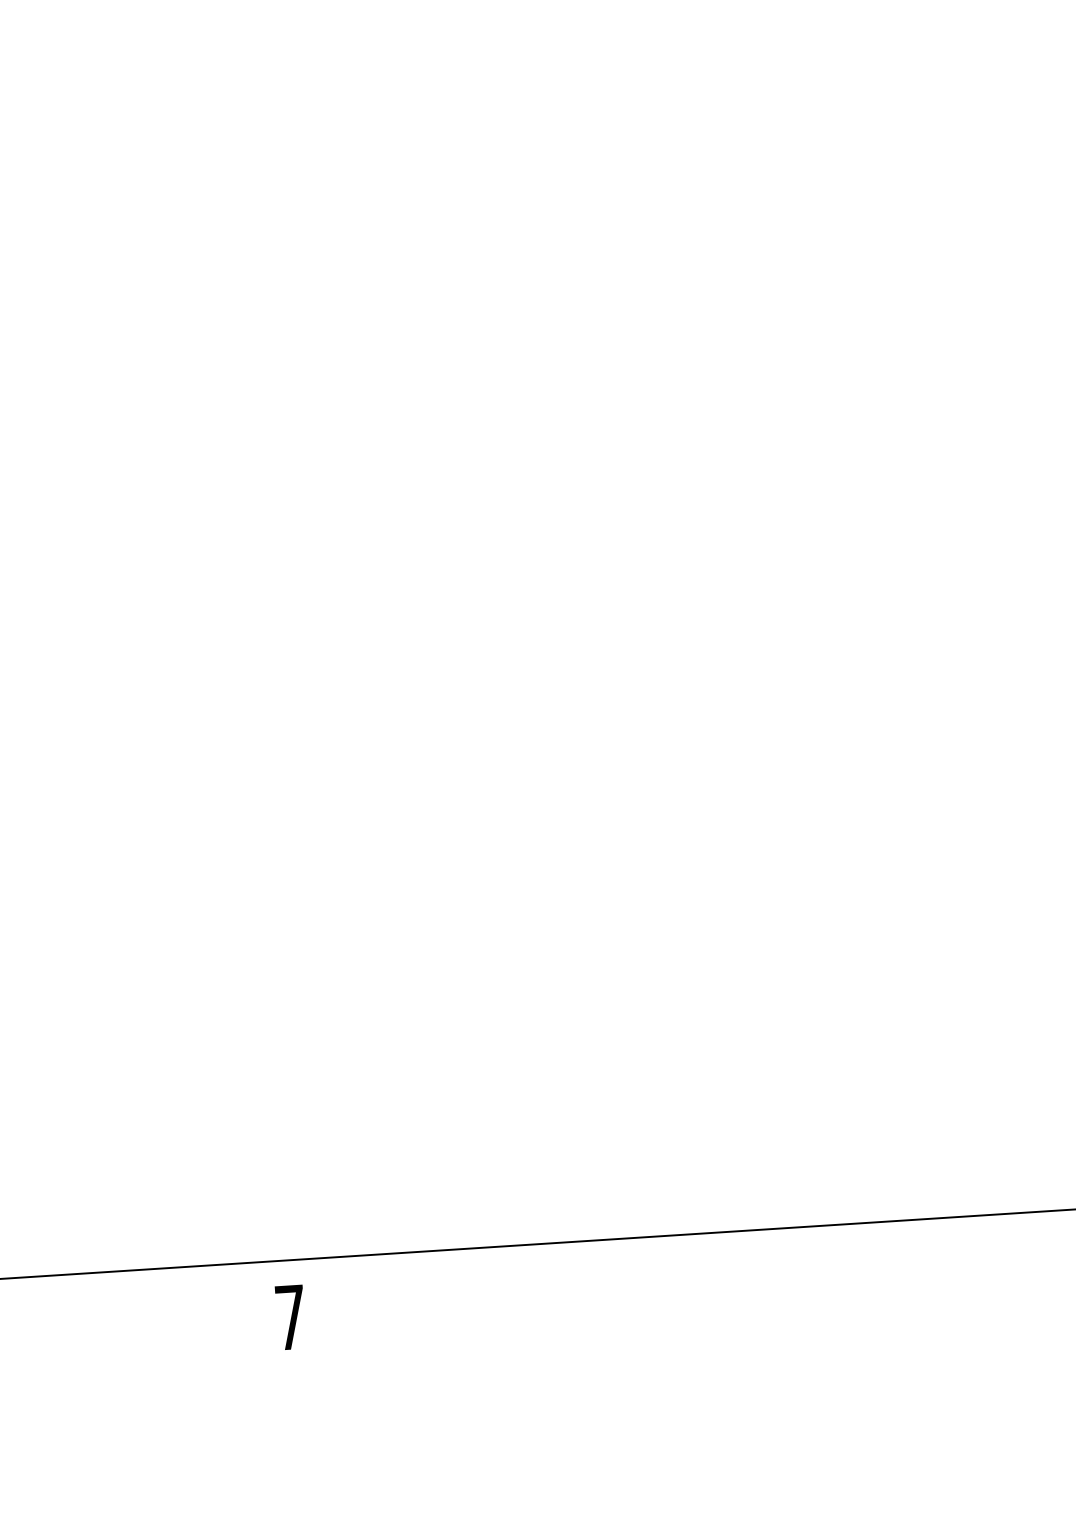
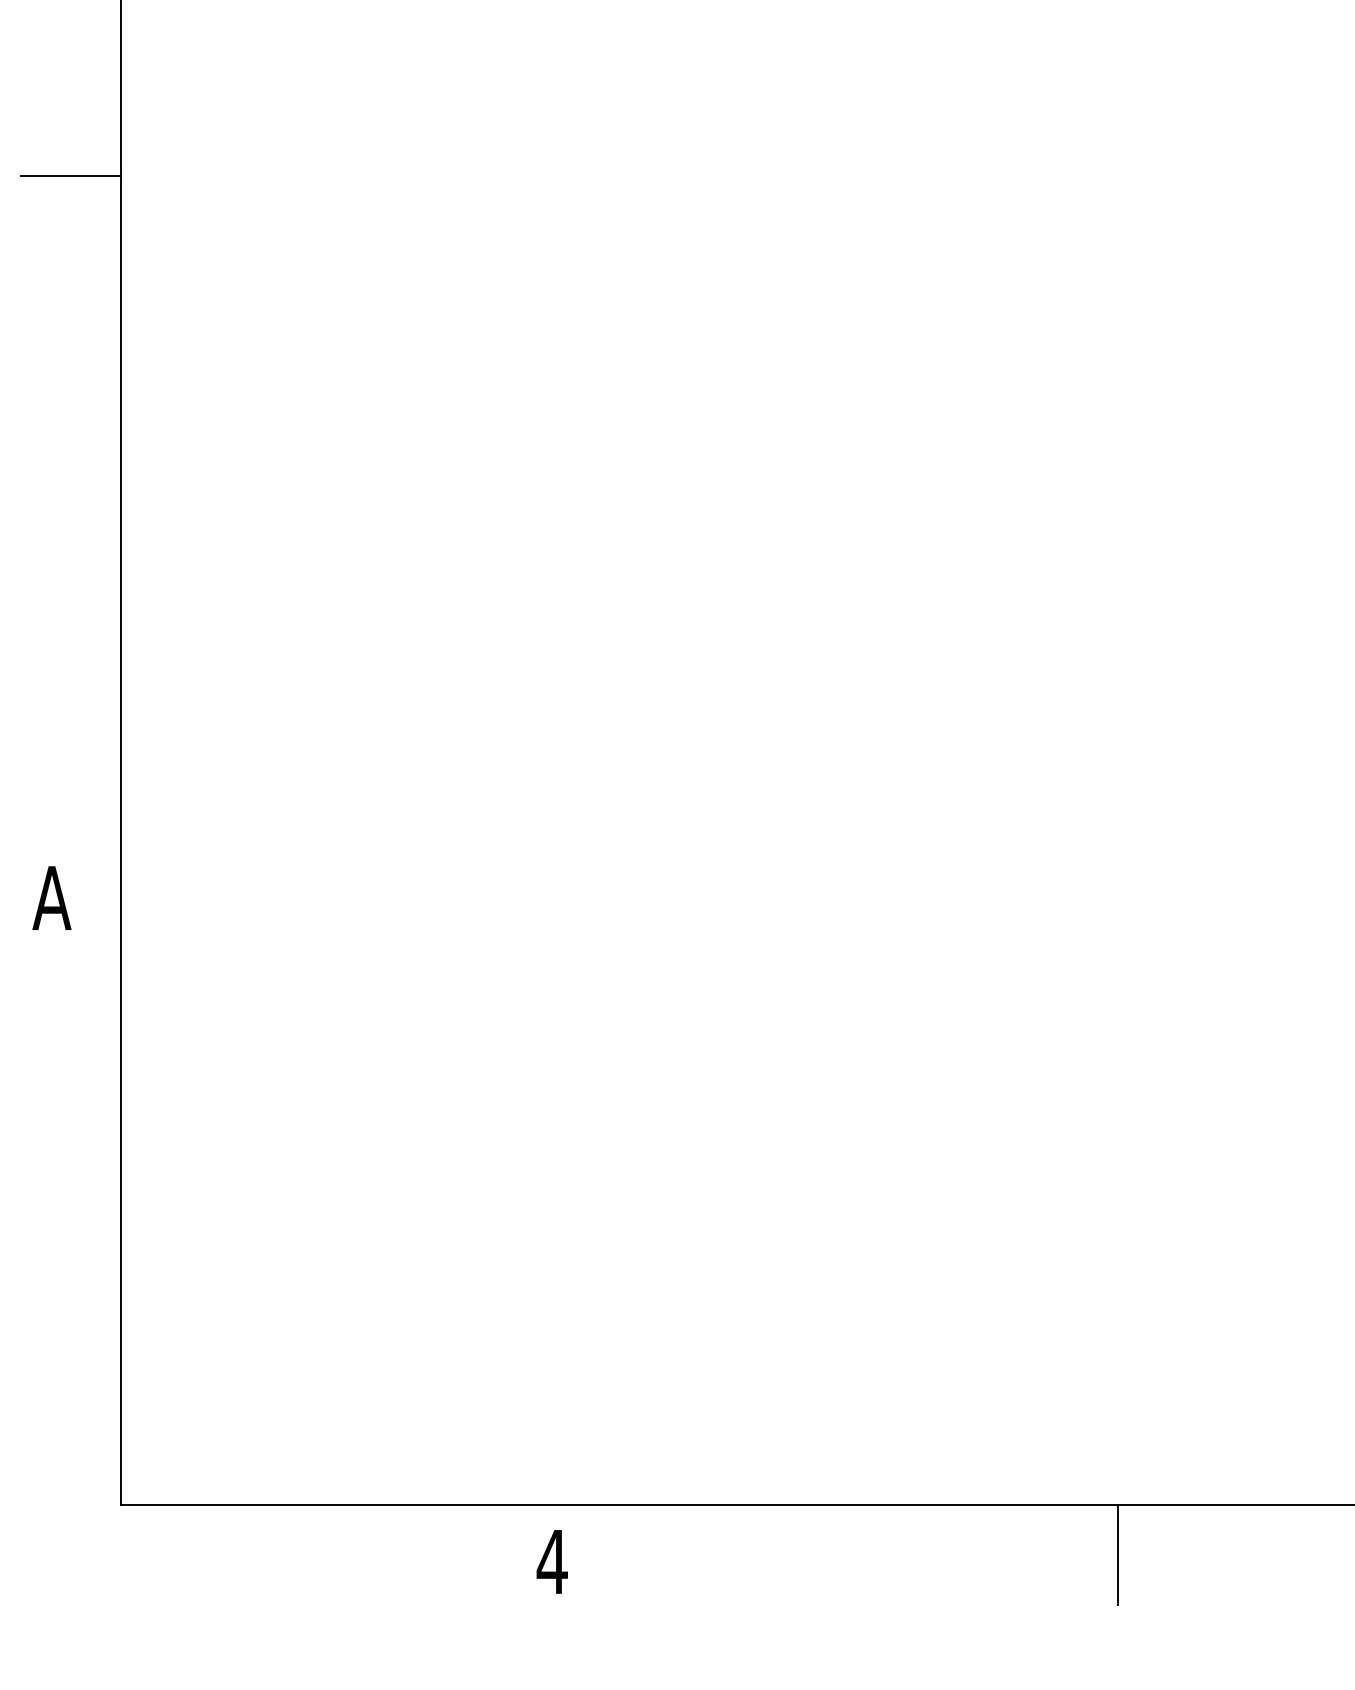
line: (857, 1273) -> (1117, 1554), added
text: (289, 1317) -> (551, 1561), 7 -> 4

